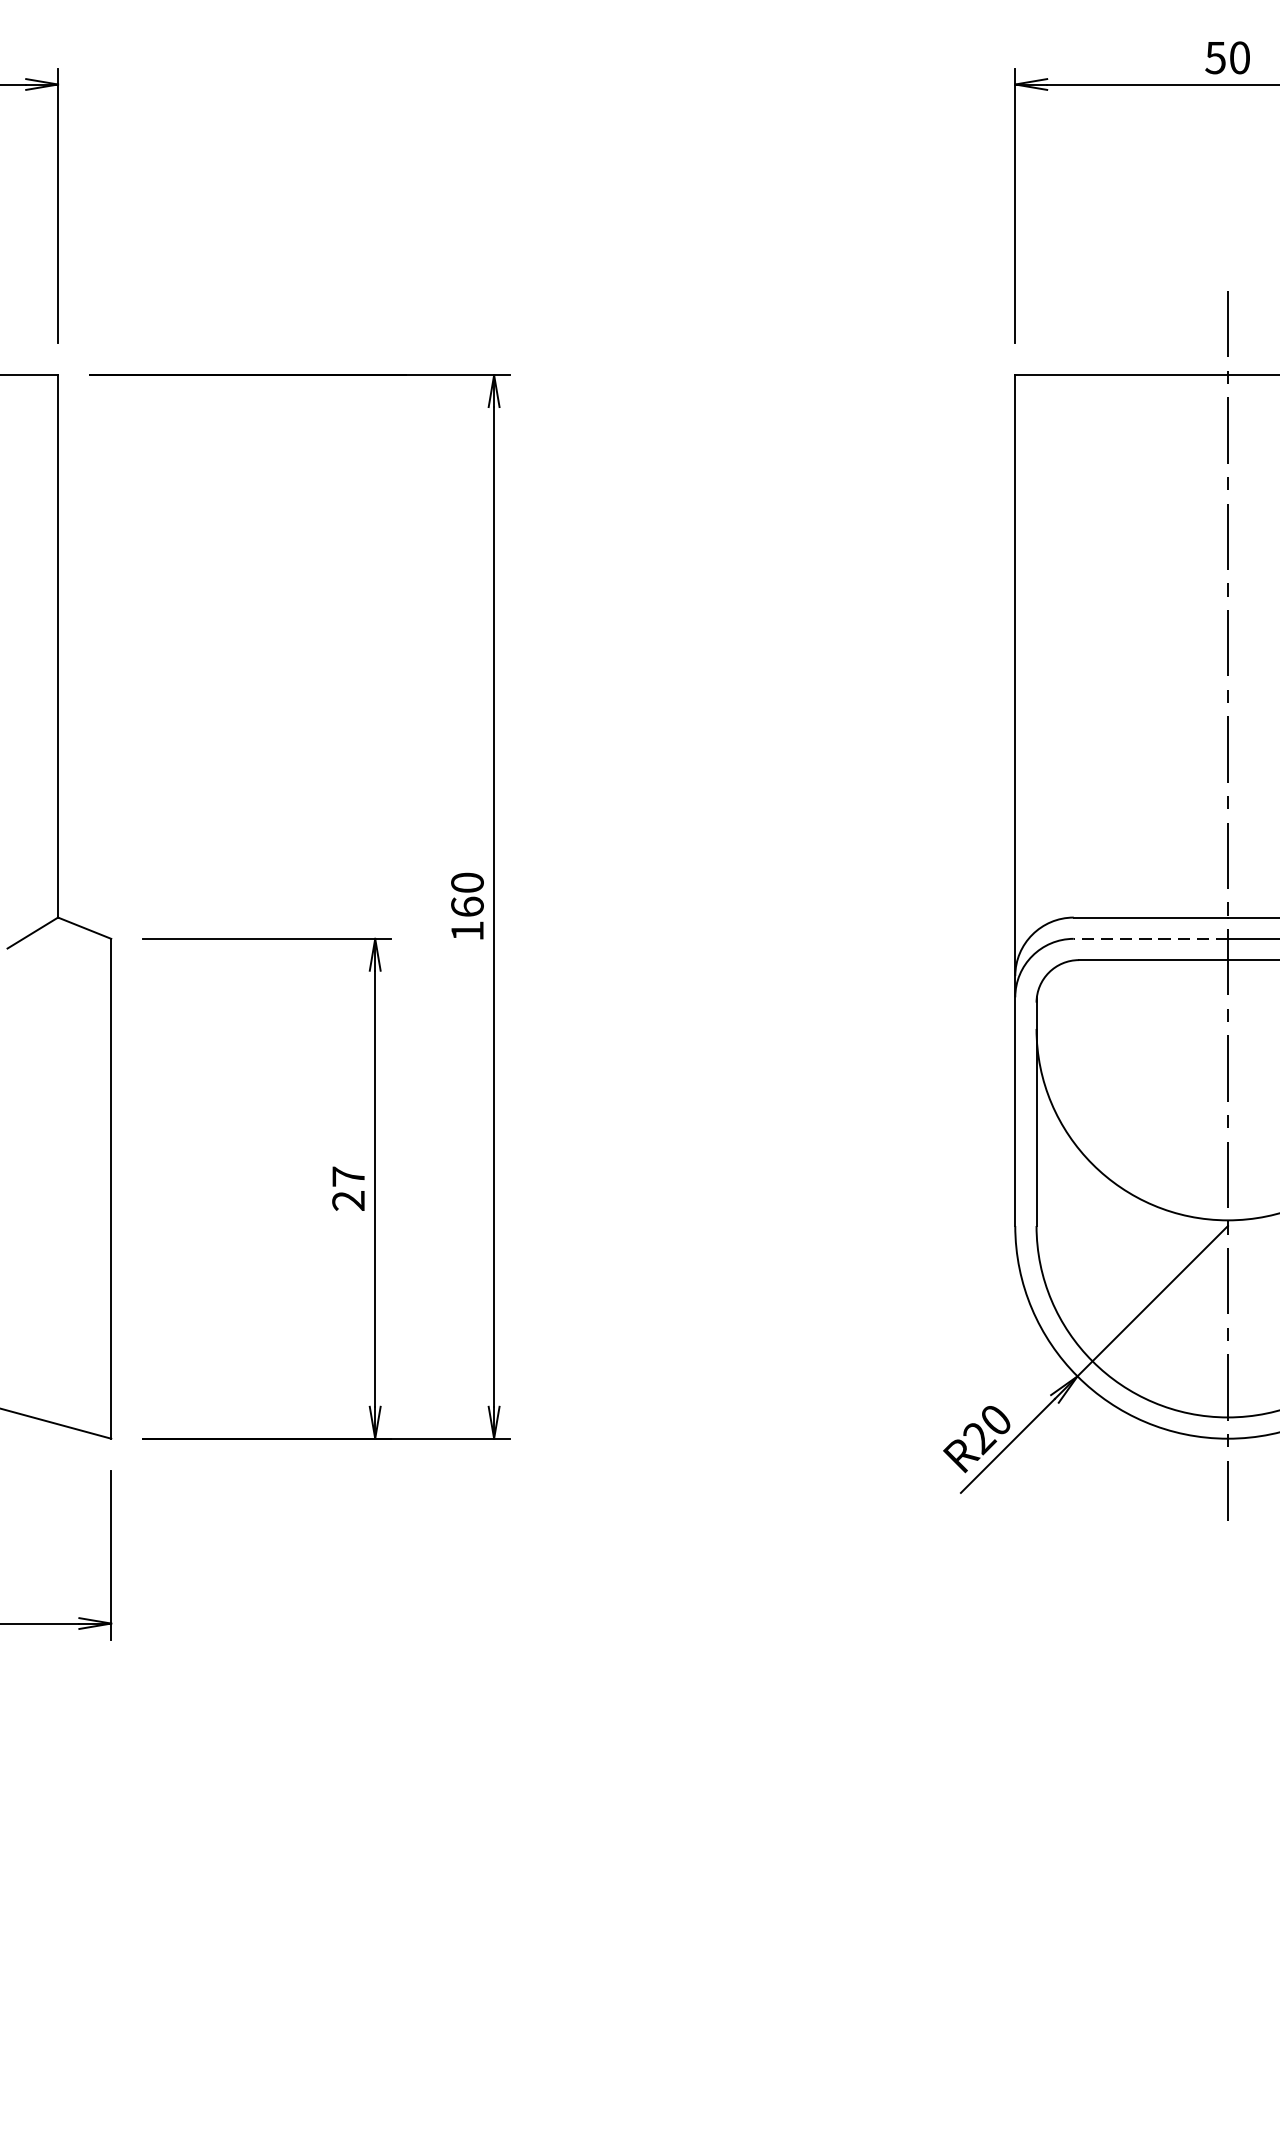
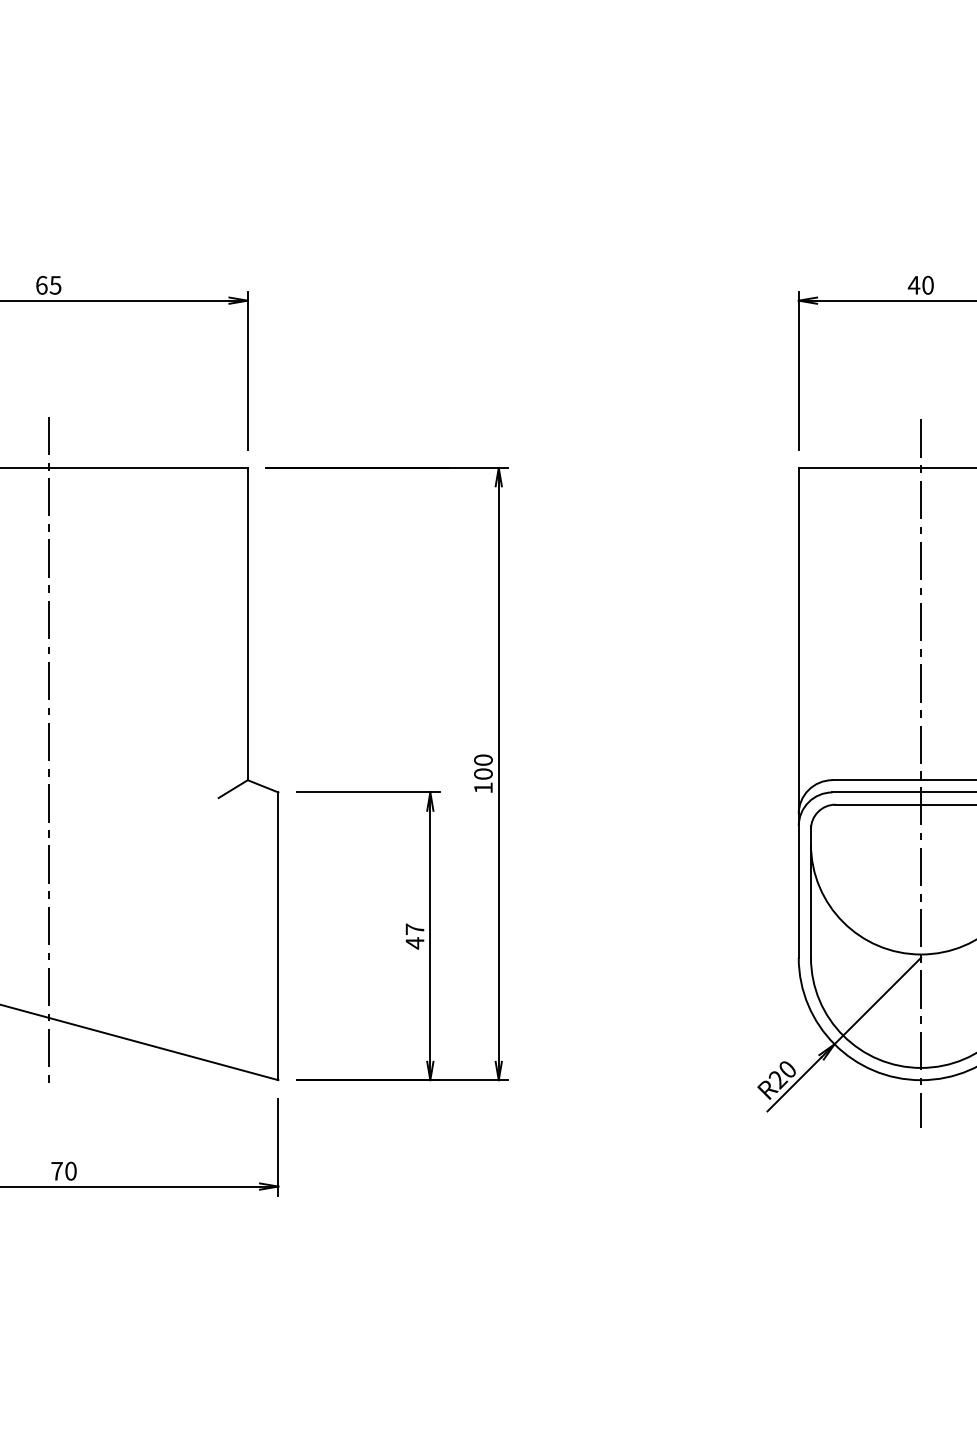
text: (1214, 58) -> (913, 285), 50 -> 40
text: (467, 905) -> (483, 773), 160 -> 100
line: (1150, 938) -> (876, 792), dashed -> solid
text: (347, 1201) -> (414, 943), 27 -> 47

